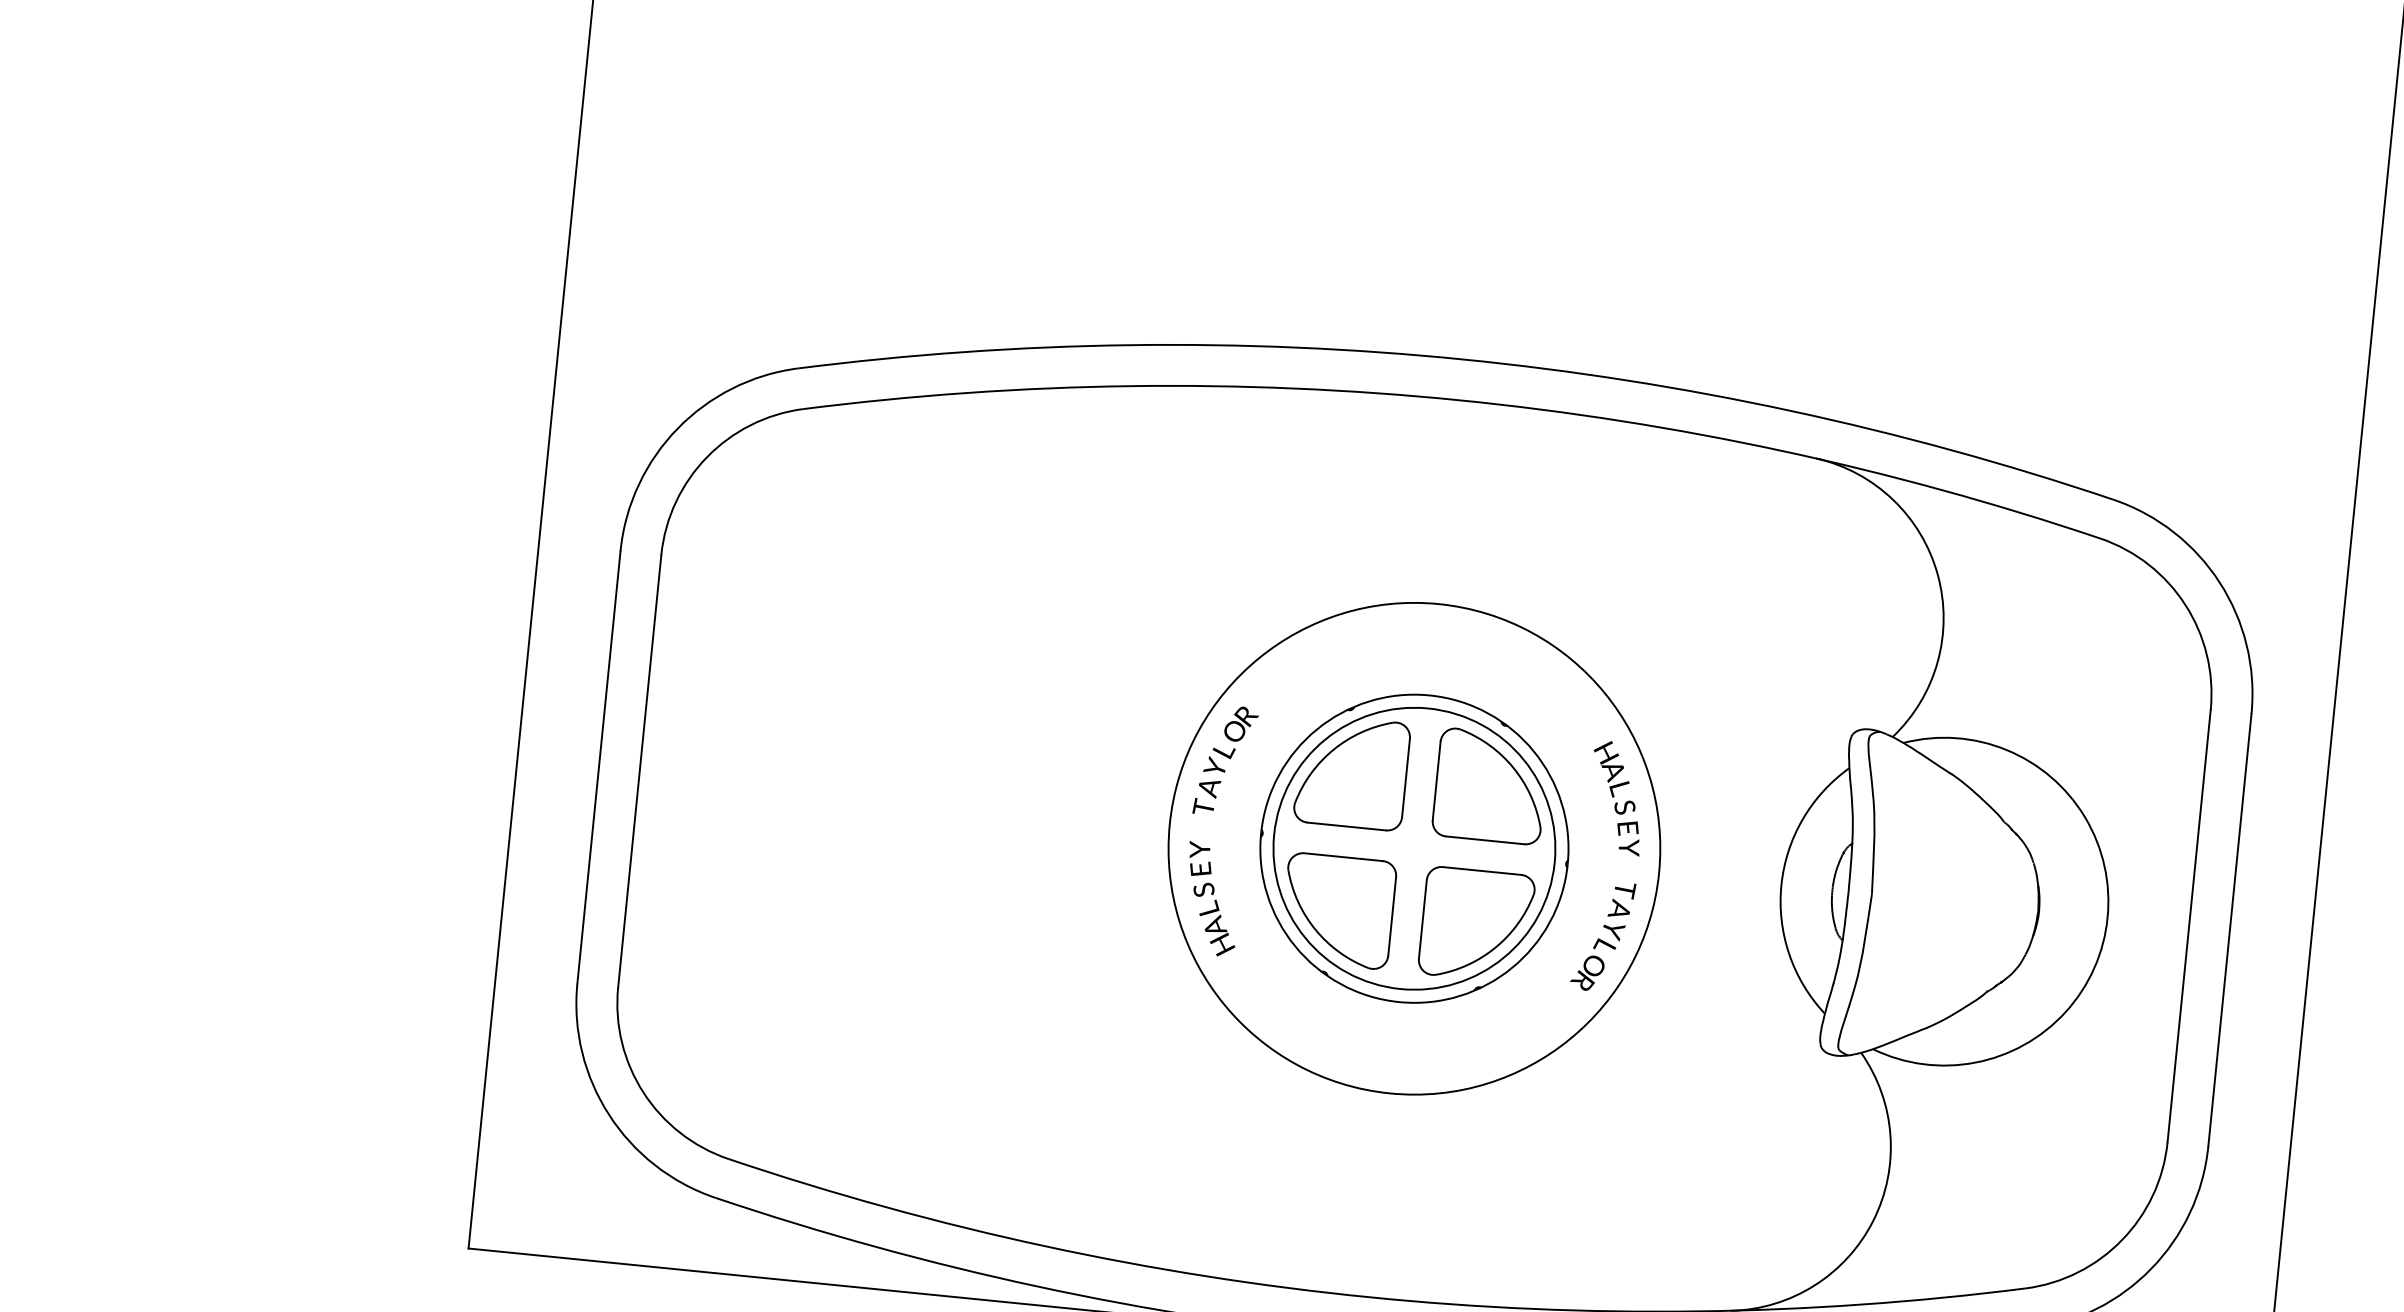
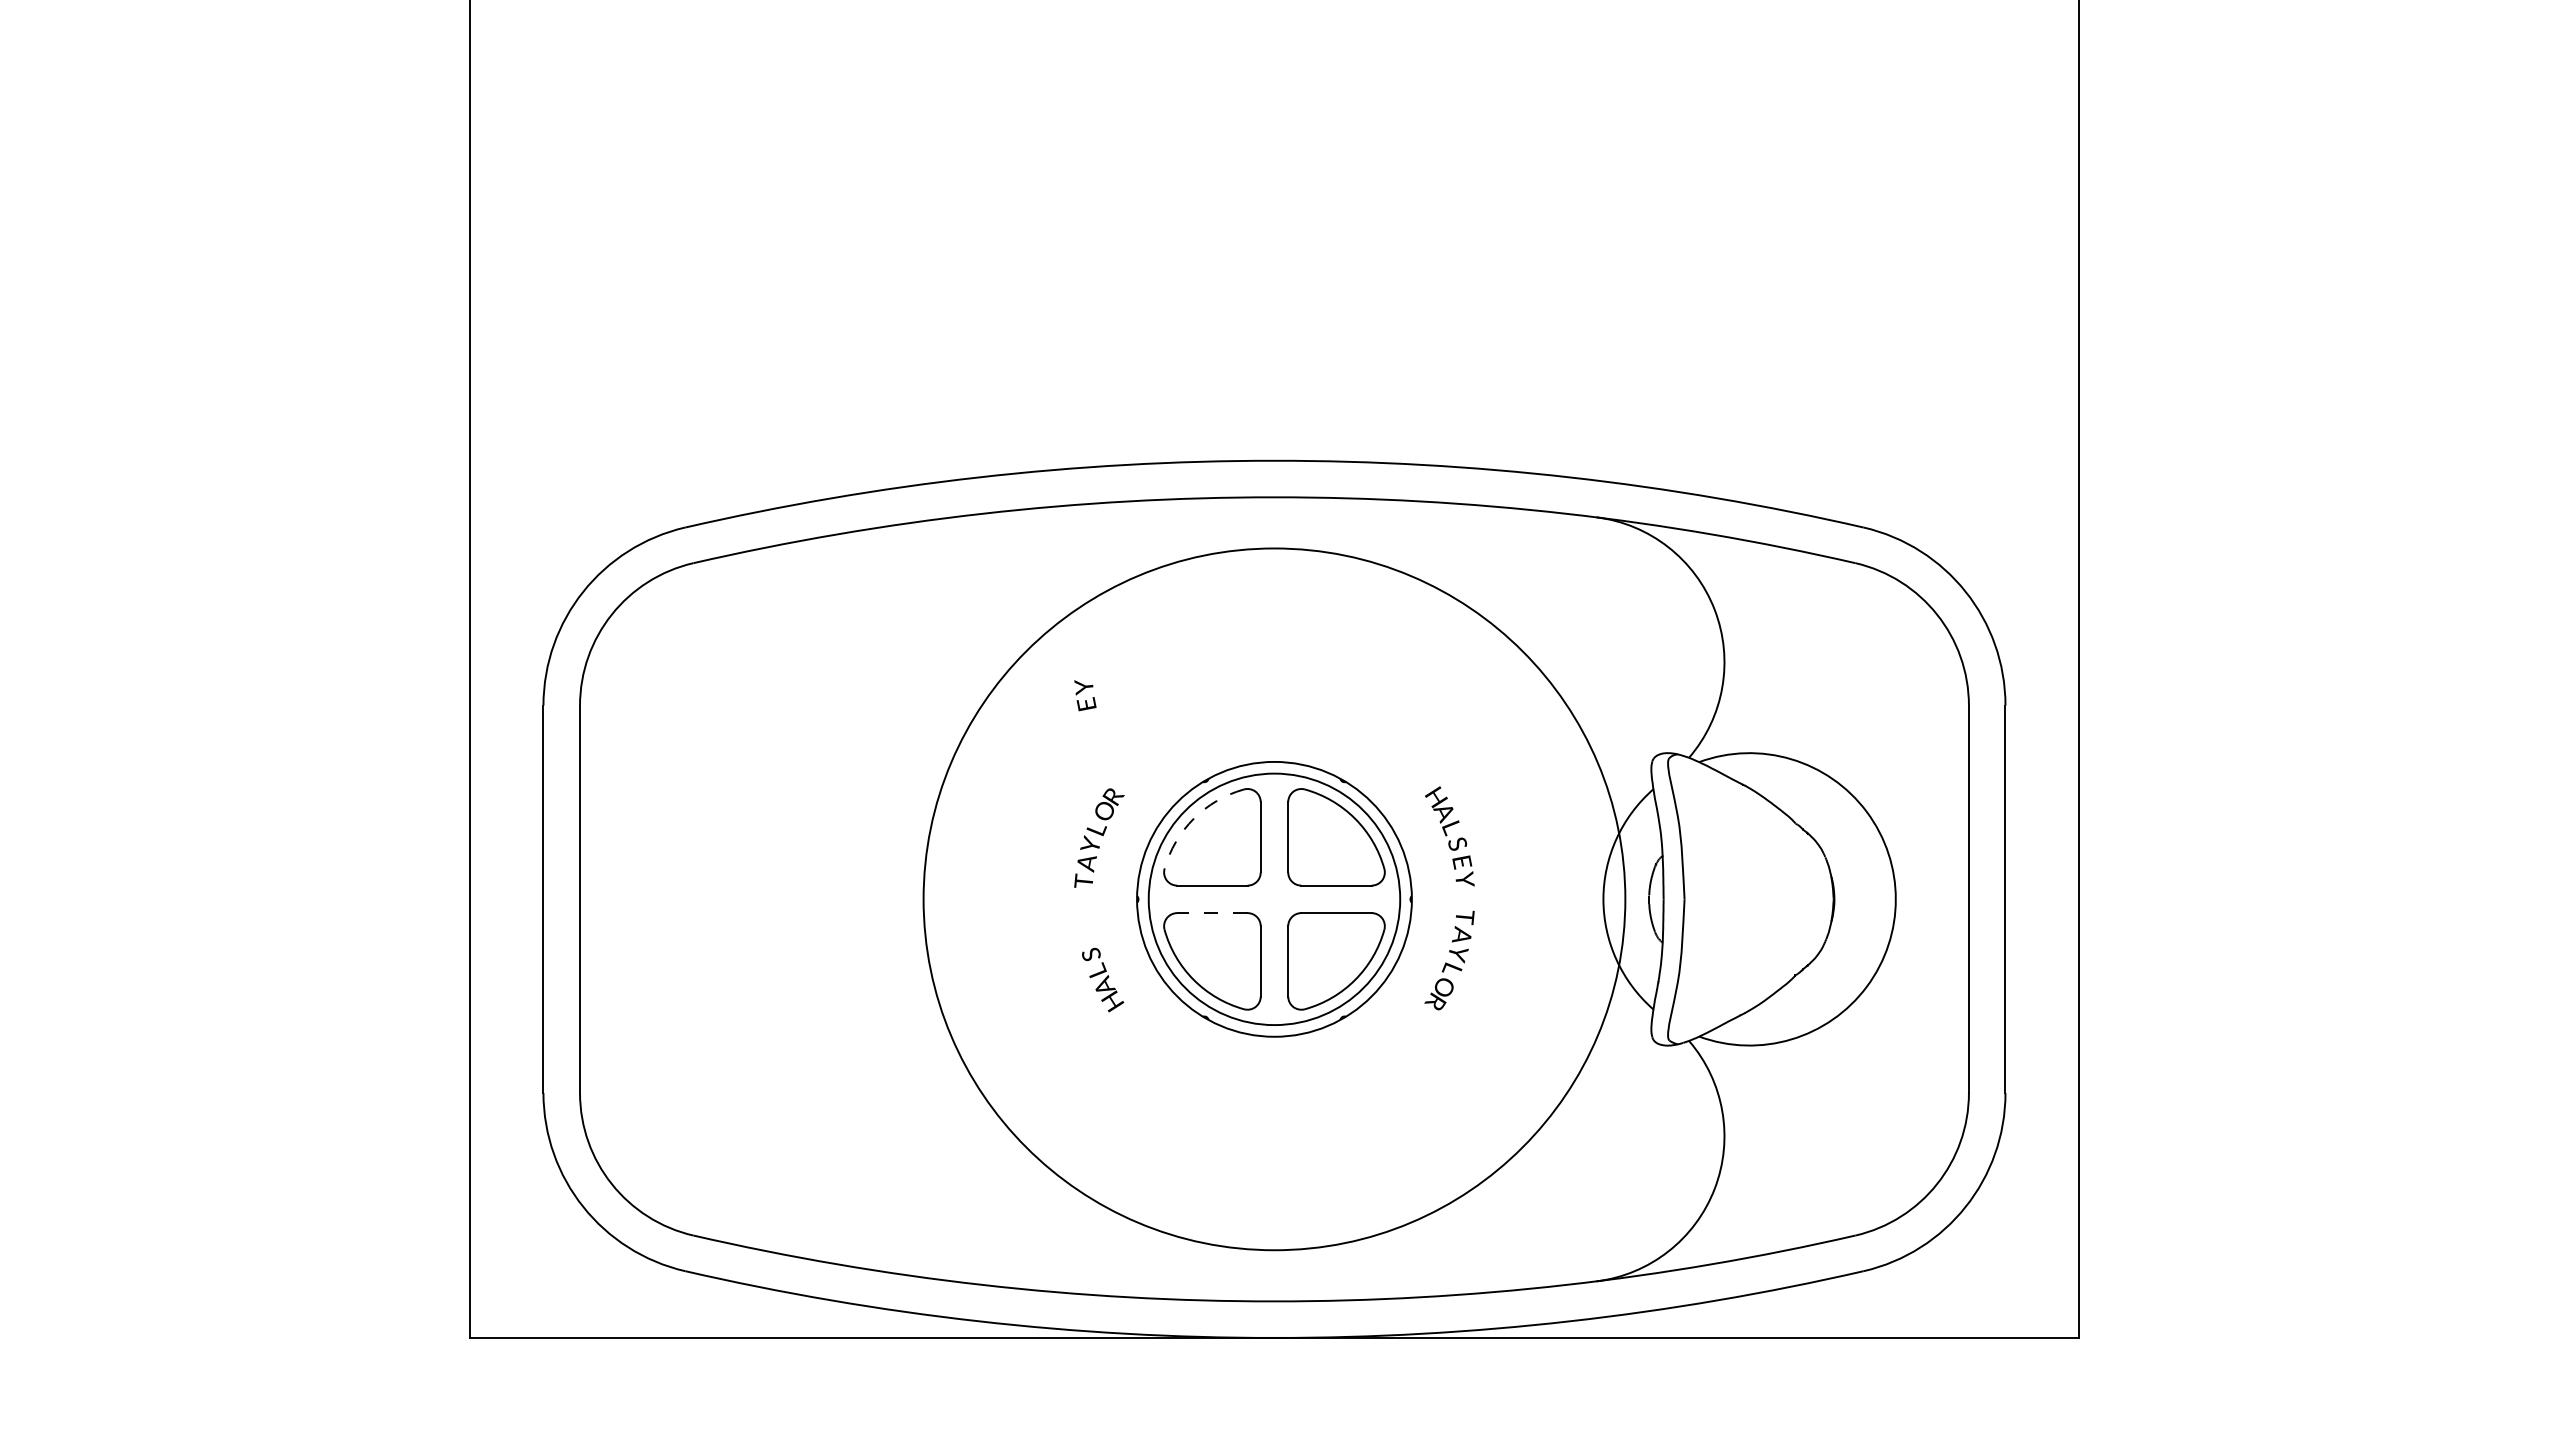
arc: (1333, 749) -> (1193, 818), solid -> dashed
circle: (1414, 848) -> (1274, 899), size x1.6
line: (1342, 857) -> (1211, 913), solid -> dashed
text: (1200, 859) -> (1085, 695), moved

